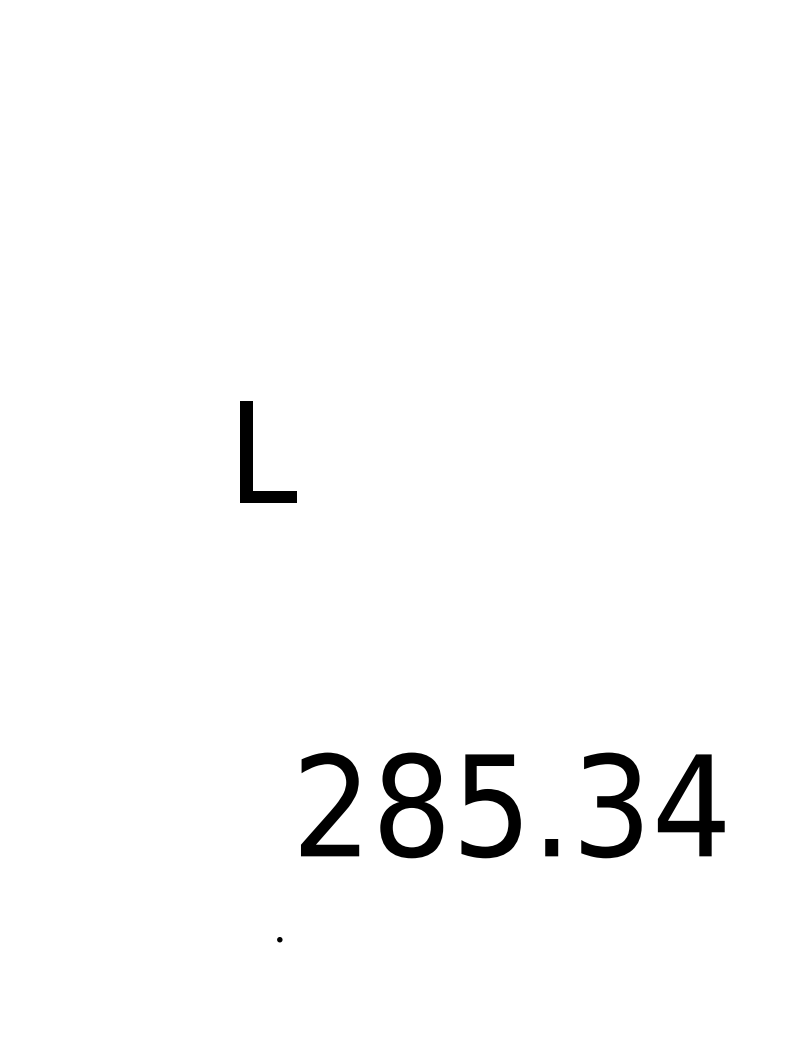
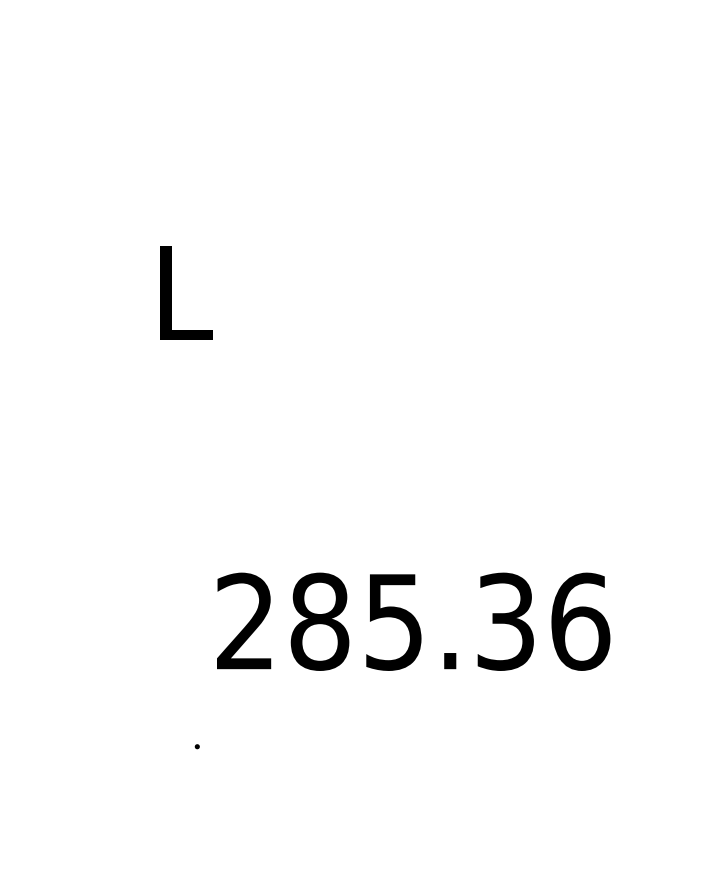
text: (690, 805) -> (579, 621), 285.34 -> 285.36

